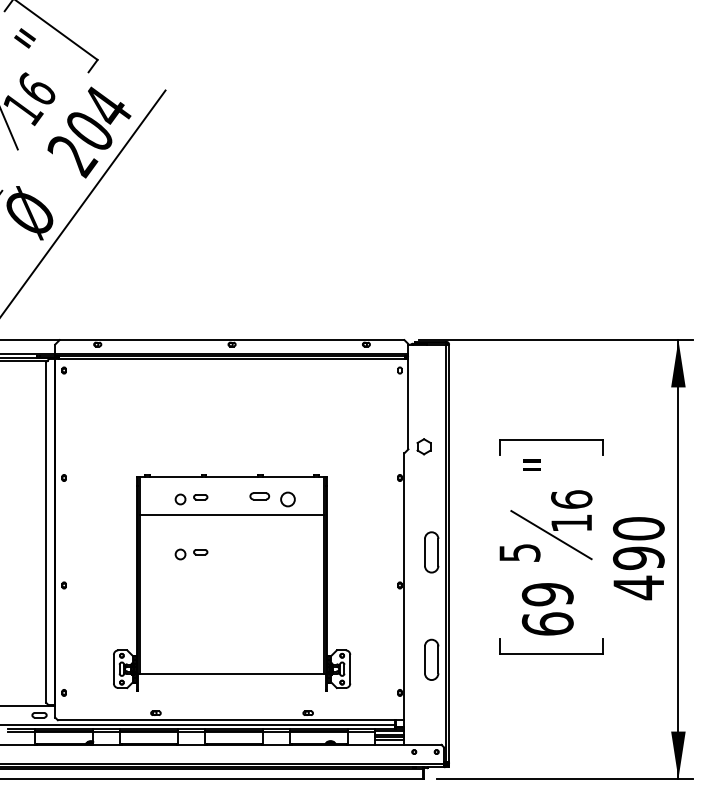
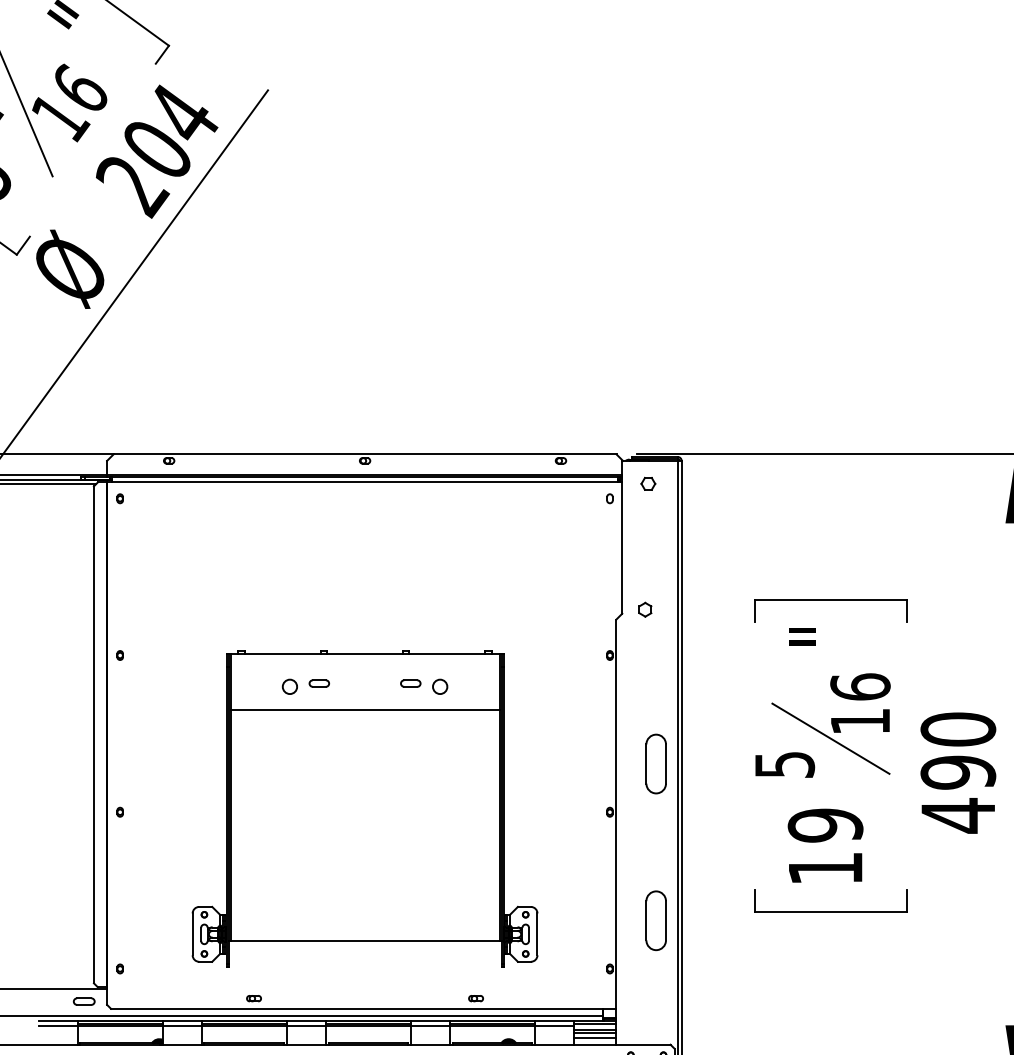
part: (426, 360) -> (648, 484), added
part: (424, 446) -> (645, 609), size x0.62
part: (272, 499) -> (424, 686), size x0.71
part: (191, 554) -> (305, 767), removed
text: (547, 623) -> (825, 867), 69 -> 19

